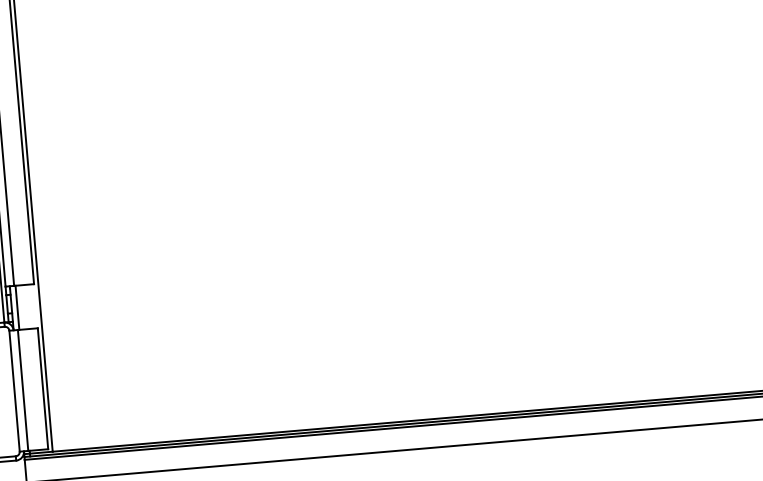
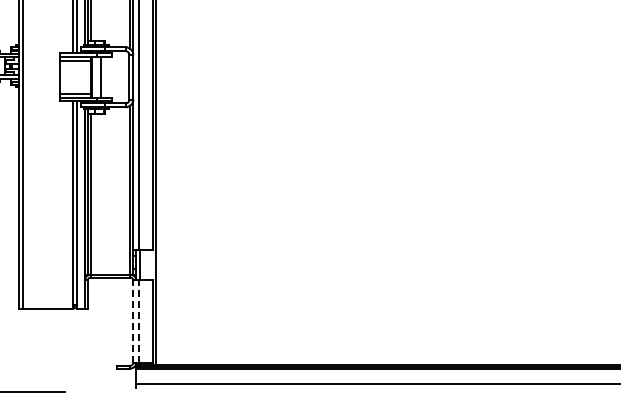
line: (23, 390) -> (139, 321), solid -> dashed
line: (14, 391) -> (133, 321), solid -> dashed

